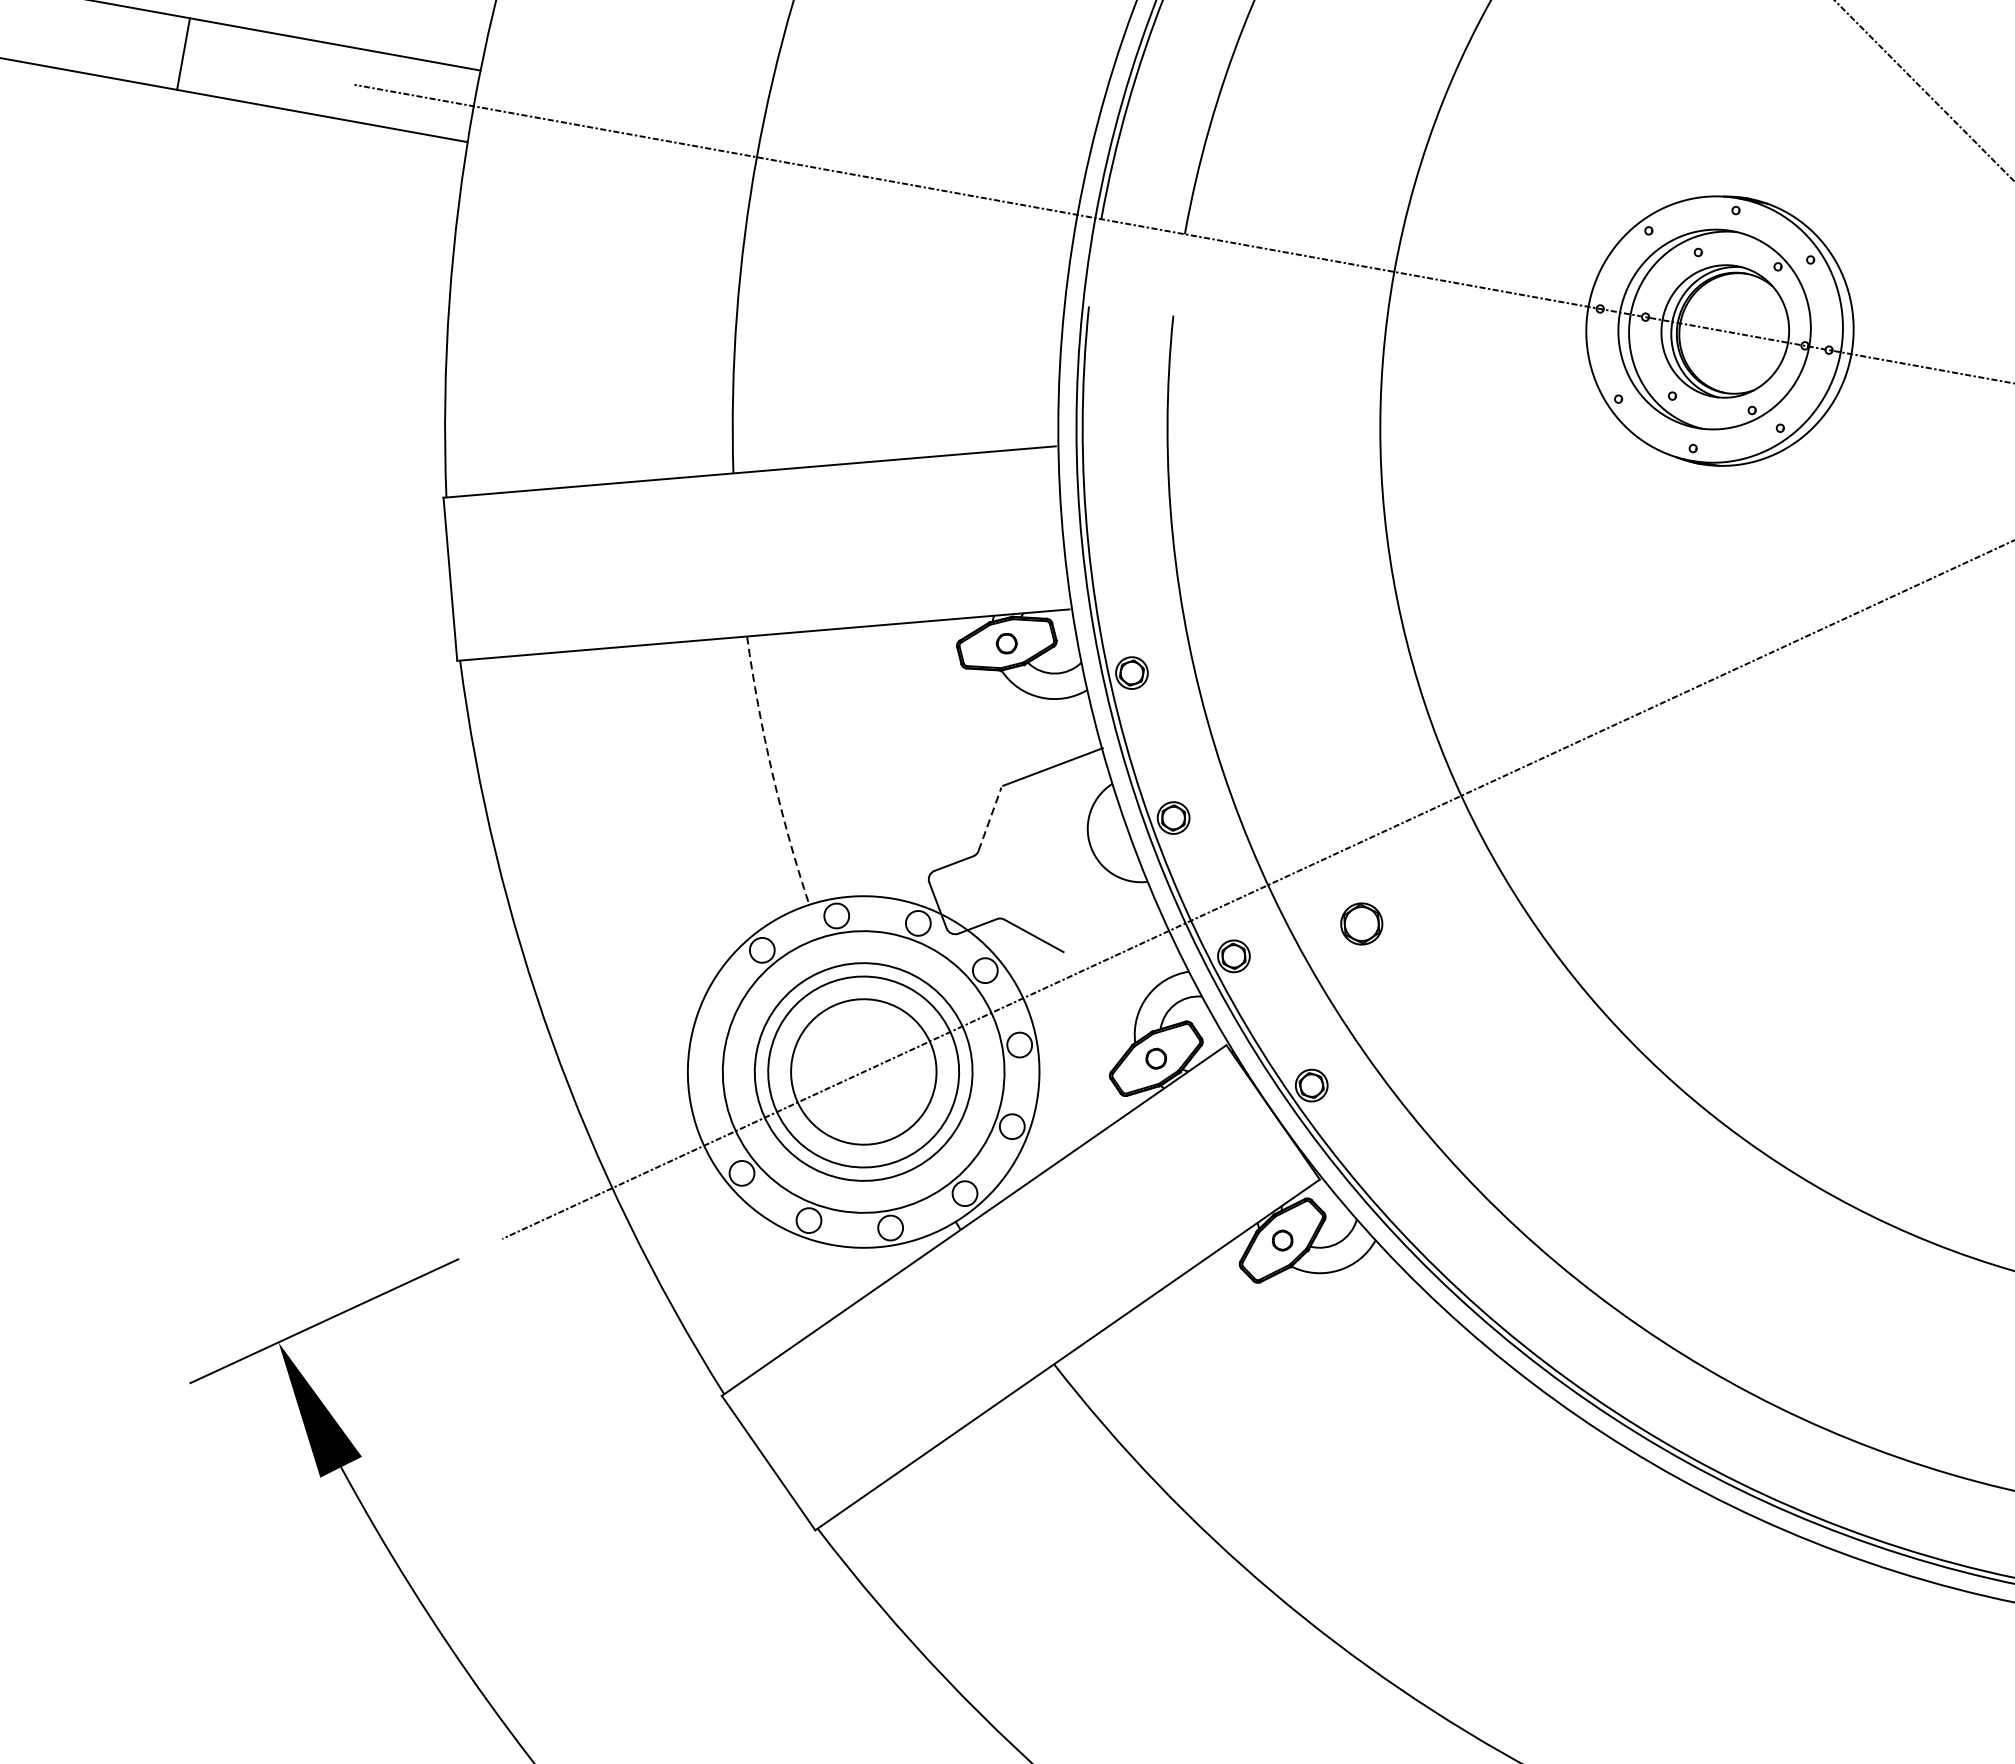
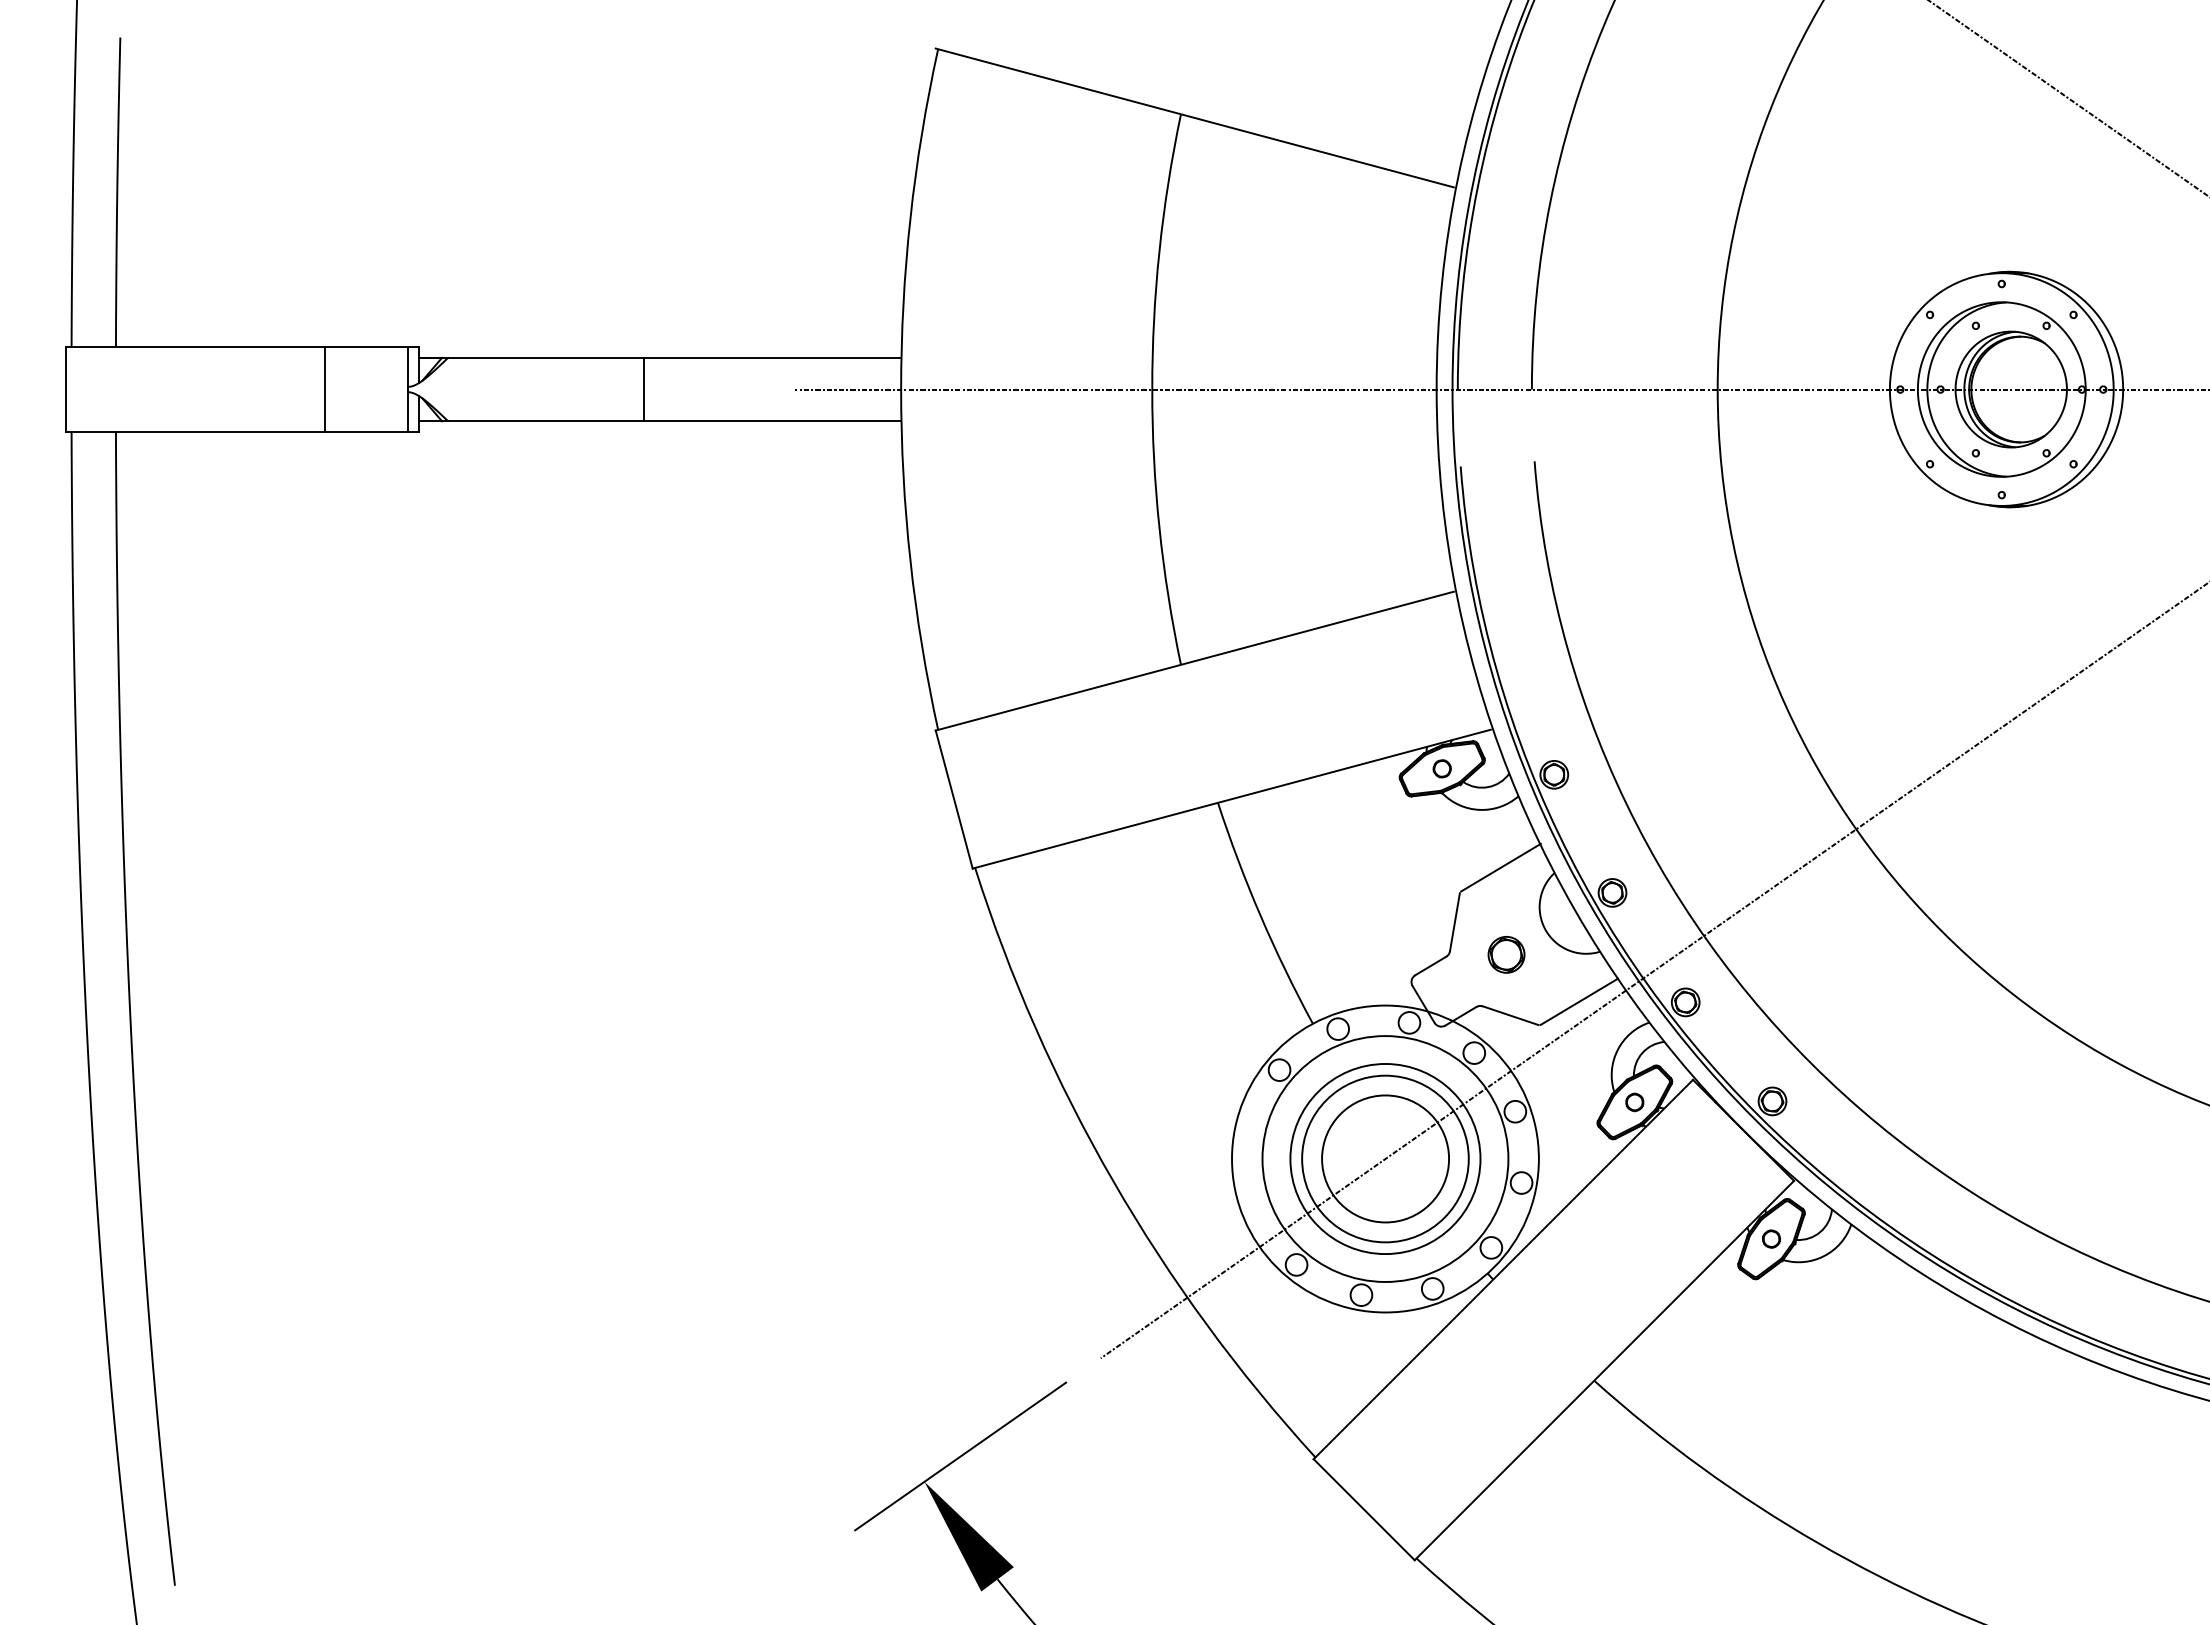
arc: (772, 772) -> (1260, 915), dashed -> solid
line: (990, 818) -> (1455, 921), dashed -> solid
part: (1361, 923) -> (1506, 954), moved
line: (1113, 933) -> (1578, 1001), added

